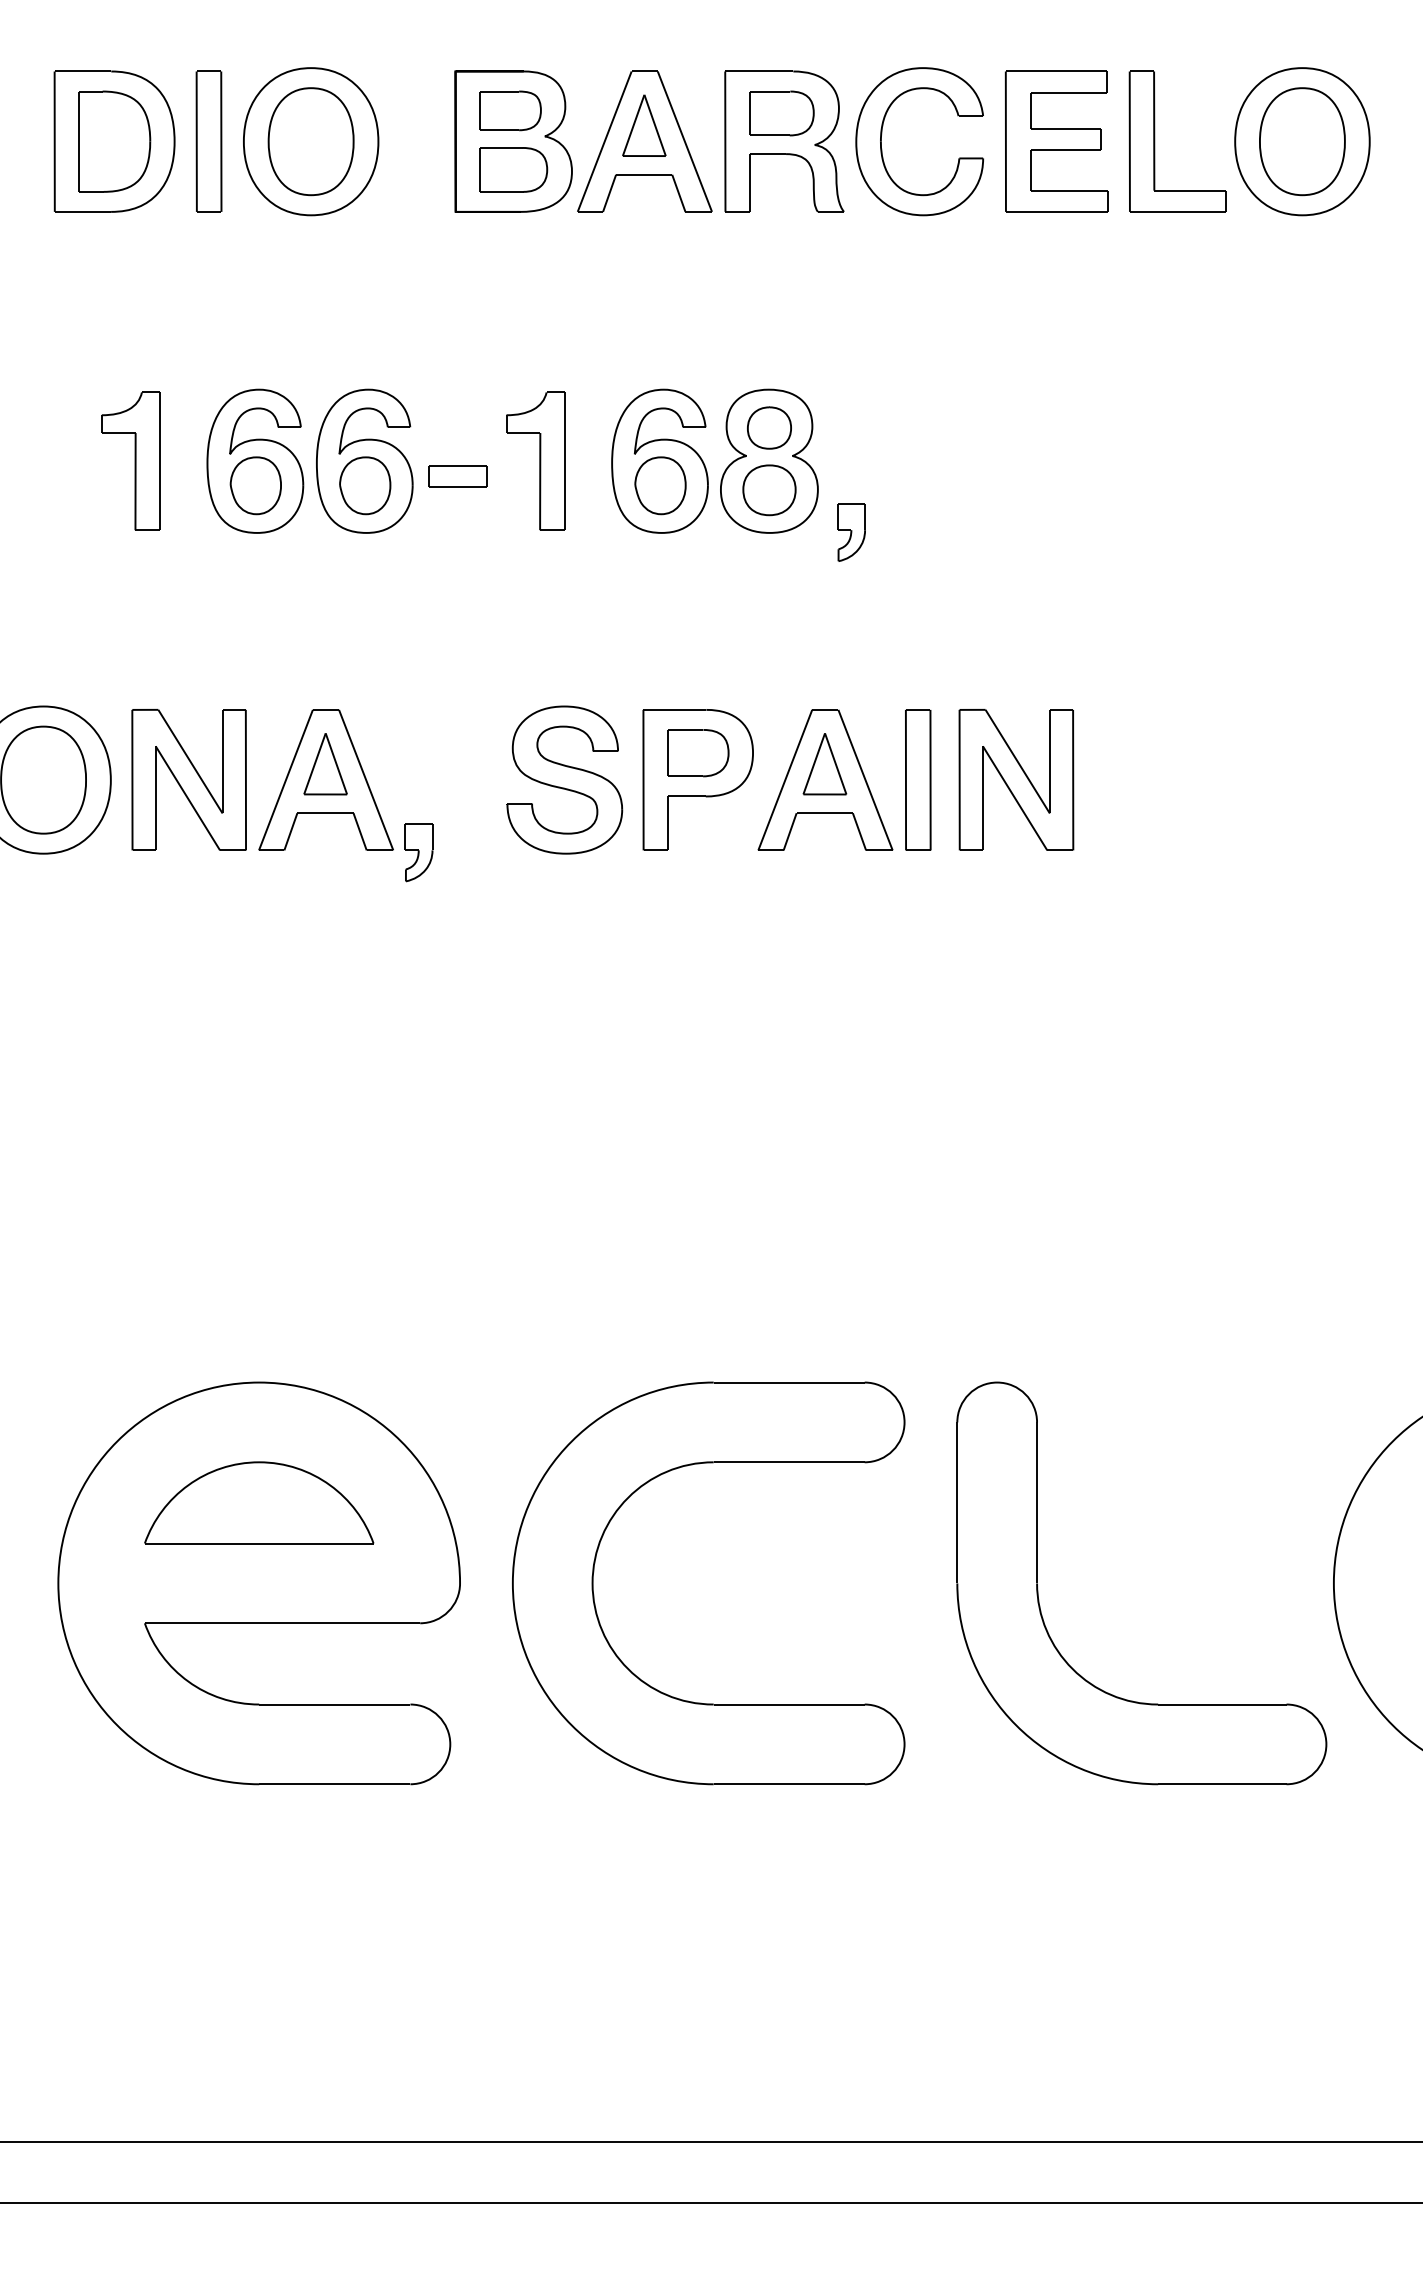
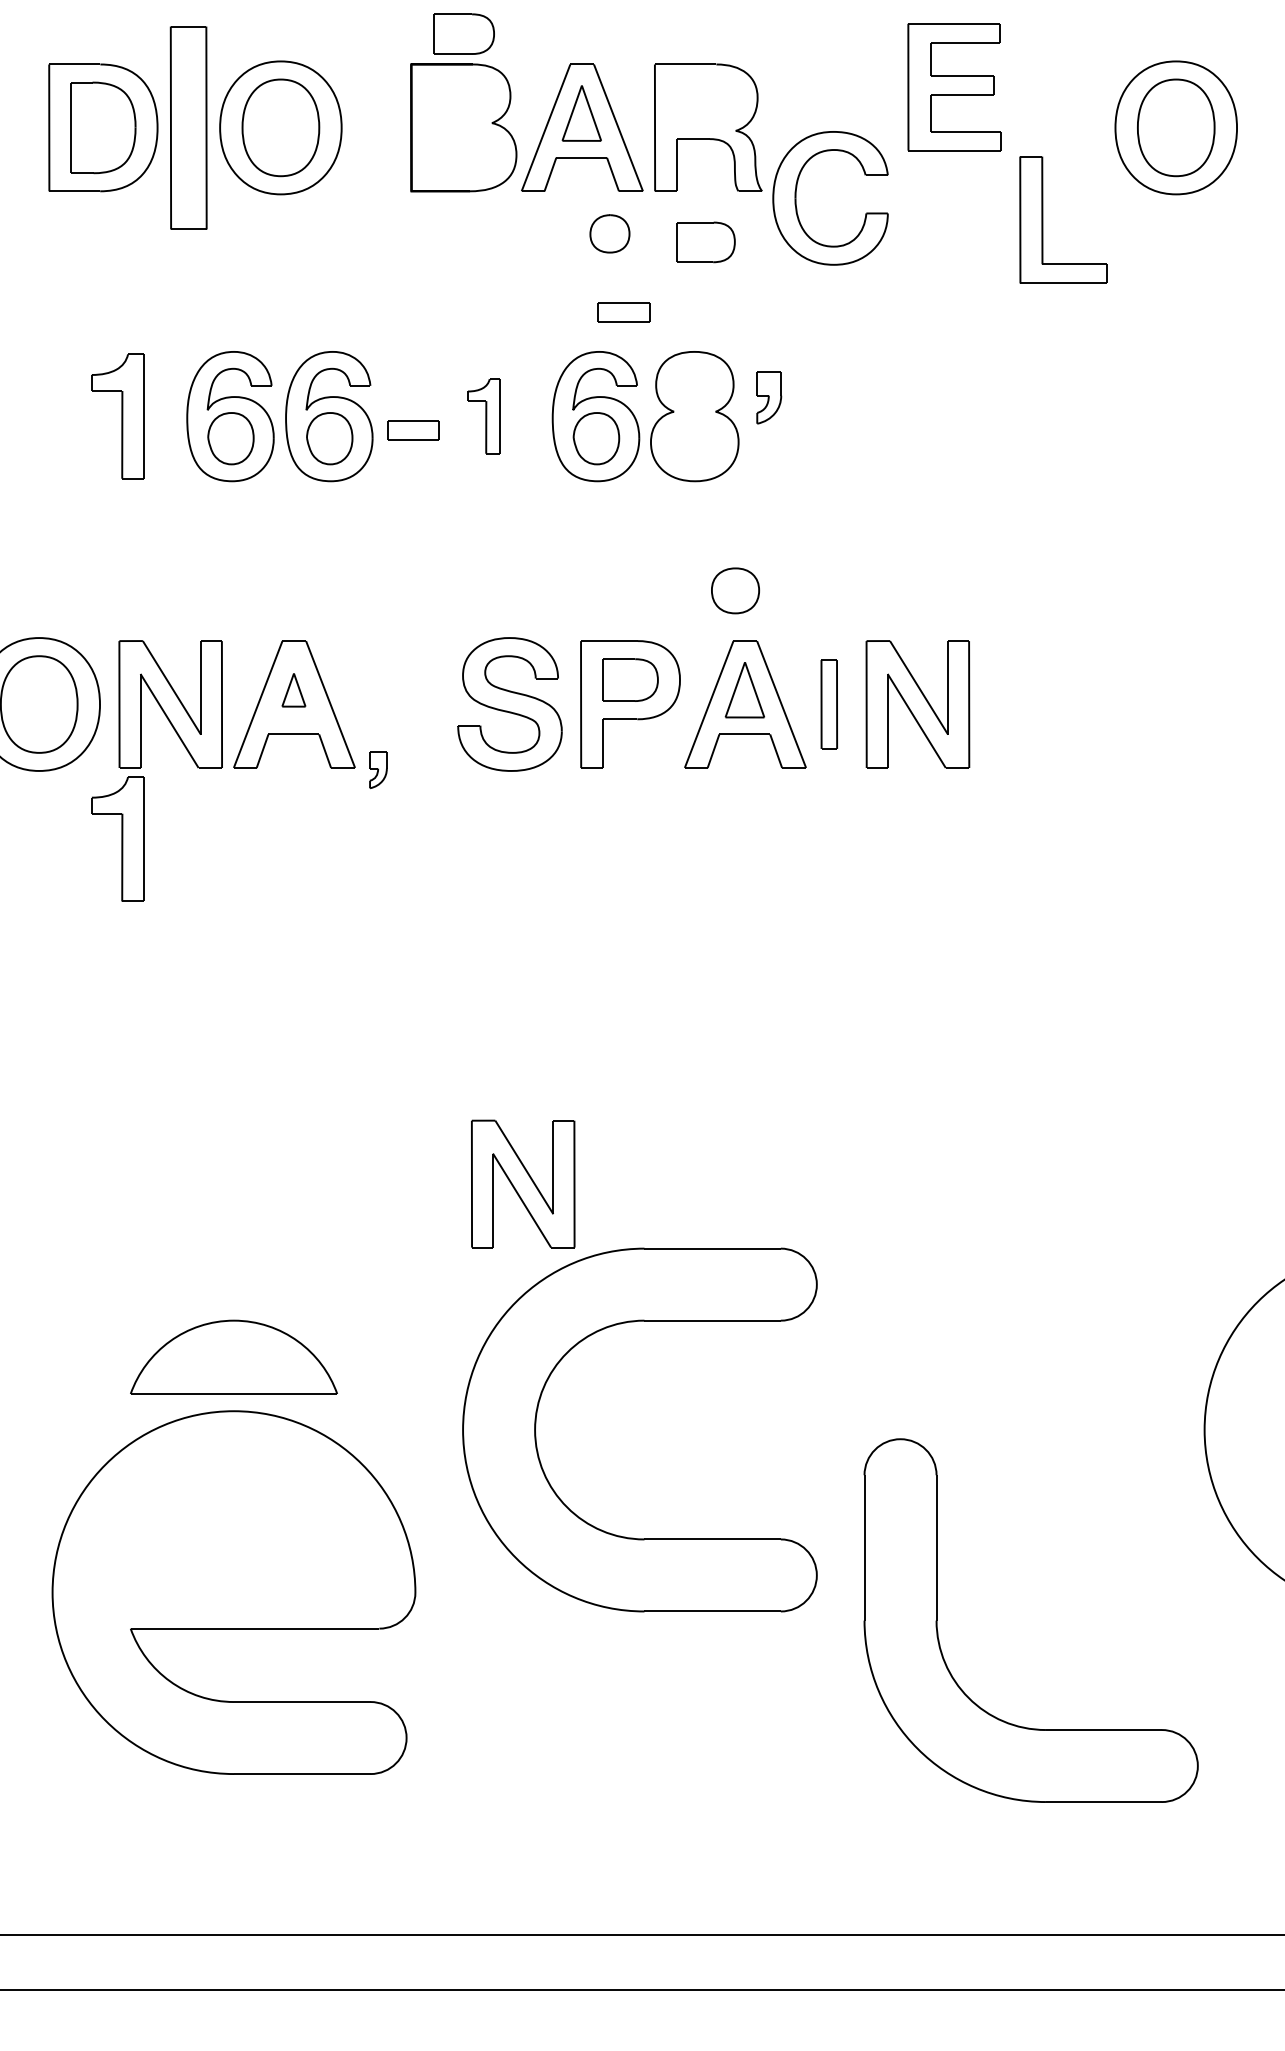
part: (510, 110) -> (460, 99), removed
part: (781, 113) -> (705, 242), moved
part: (882, 134) -> (796, 191), moved
part: (208, 141) -> (188, 127), size x1.6
part: (1056, 141) -> (954, 87), moved
part: (1155, 141) -> (1043, 219), moved
part: (513, 169) -> (463, 33), moved
part: (690, 345) -> (623, 311), added
part: (769, 427) -> (609, 233), moved
part: (535, 460) -> (483, 415), size x0.6
curve: (764, 513) -> (731, 611), moved
part: (851, 532) -> (768, 397), moved
part: (325, 764) -> (293, 690), size x0.6
part: (918, 779) -> (829, 703), size x0.7
part: (418, 852) -> (377, 769), size x0.7
part: (130, 928) -> (117, 838), added
part: (579, 1310) -> (523, 1183), added
part: (258, 1583) -> (233, 1592), moved
part: (1038, 1588) -> (937, 1625), moved

